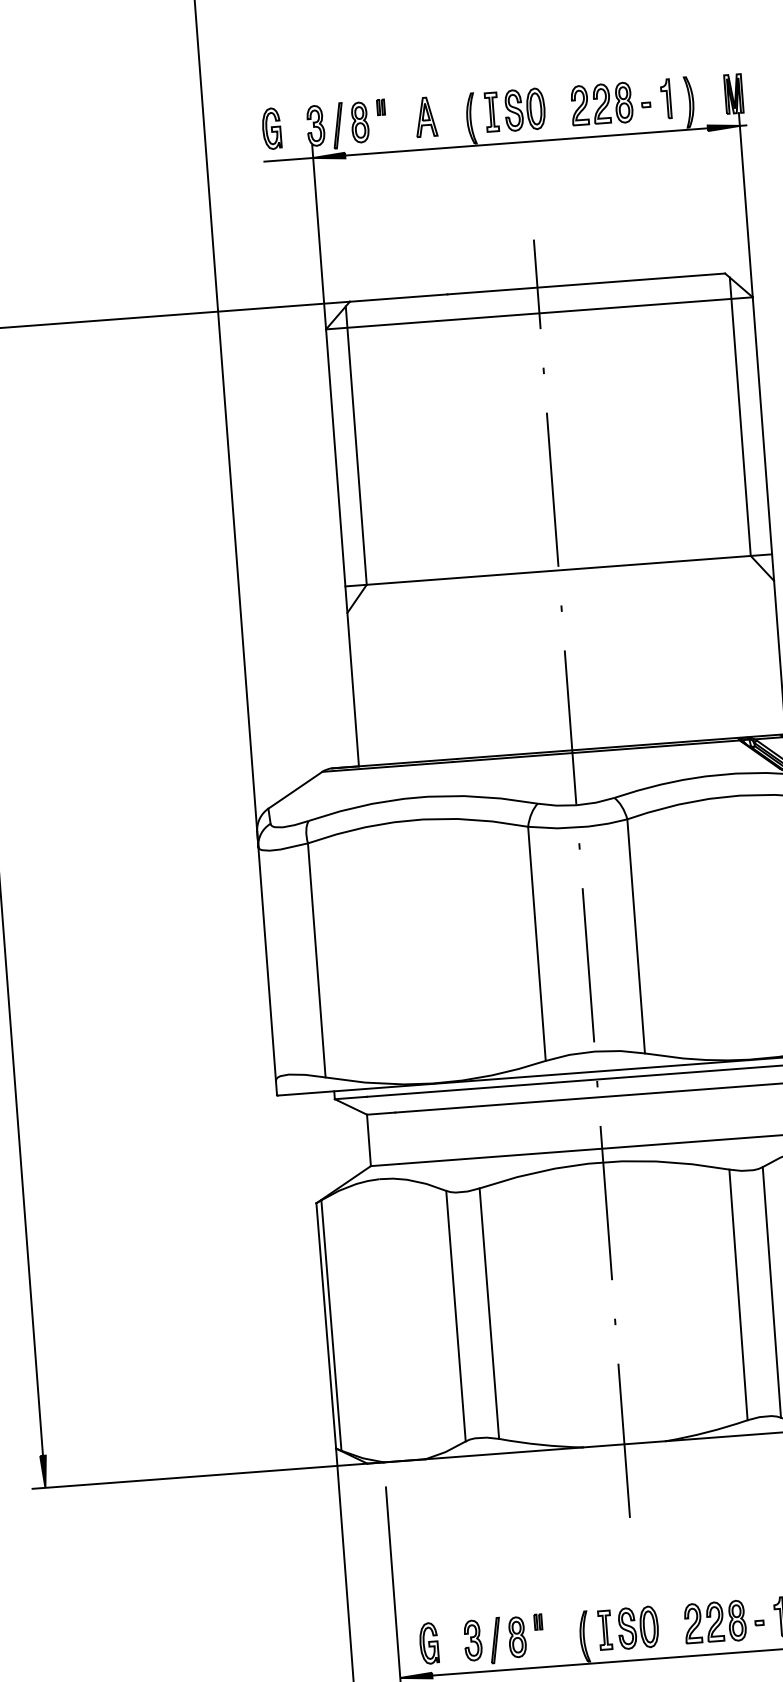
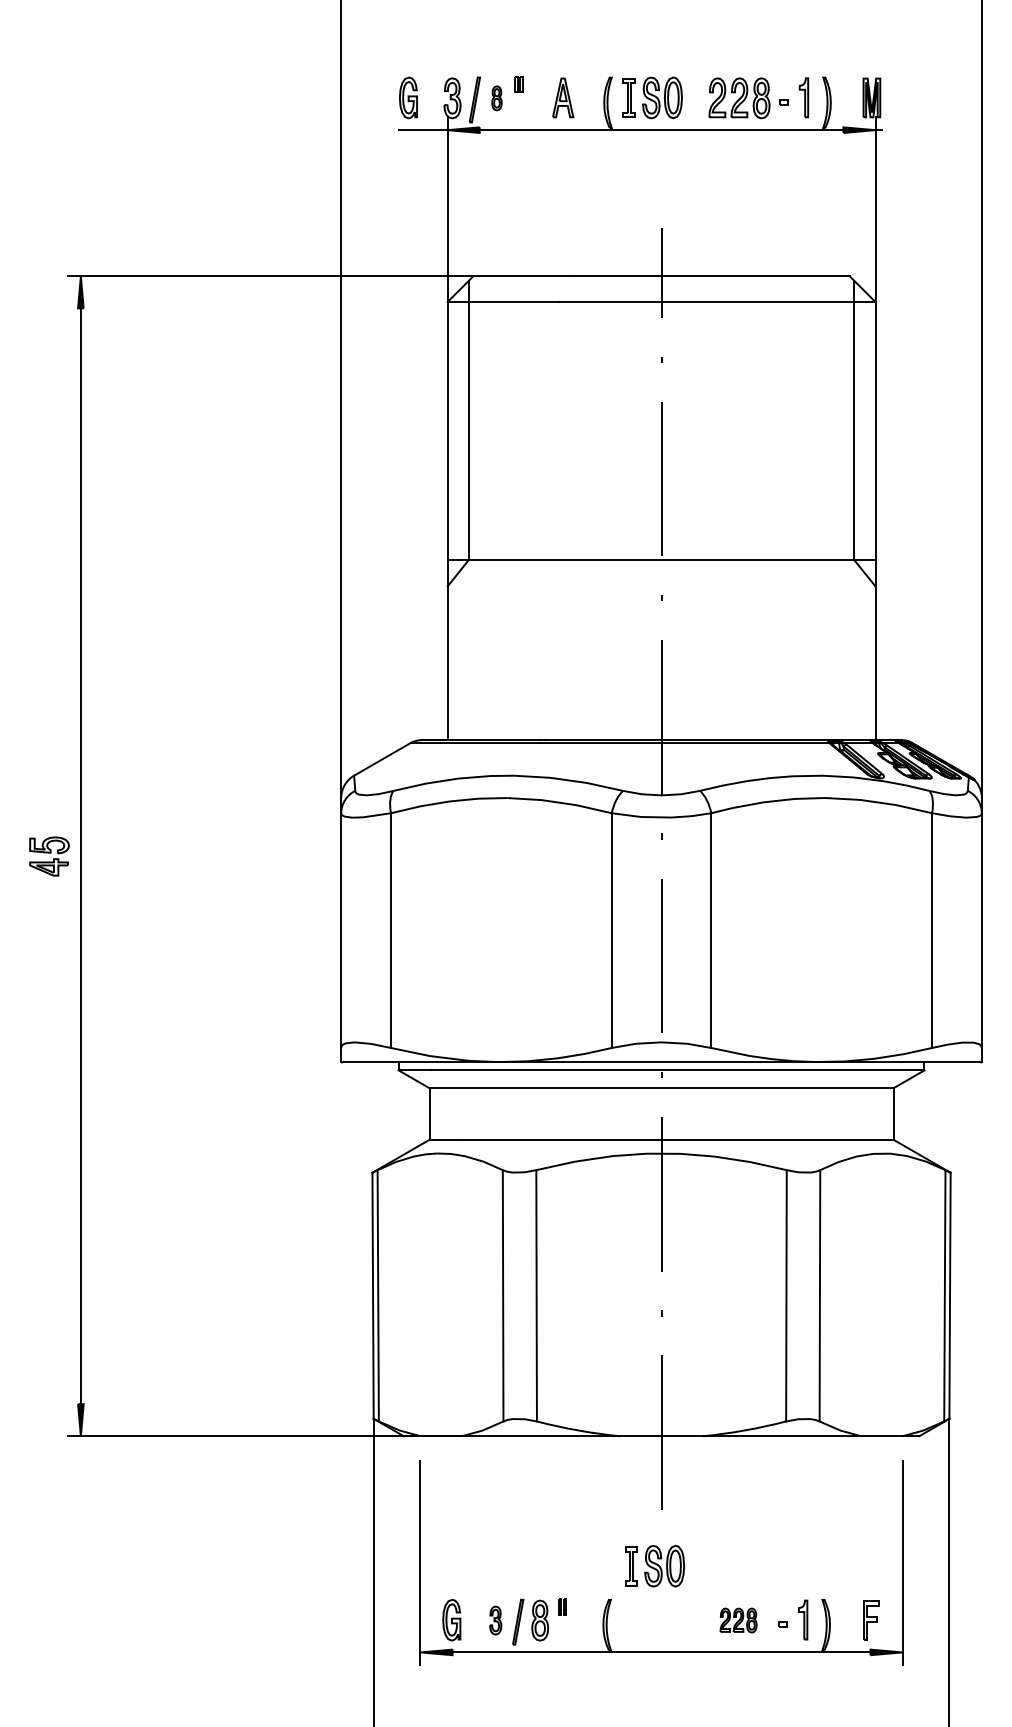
part: (359, 122) -> (496, 98), size x0.6
part: (715, 1622) -> (738, 1620), size x0.6
part: (628, 1628) -> (654, 1566), moved
part: (472, 1640) -> (495, 1620), size x0.7

